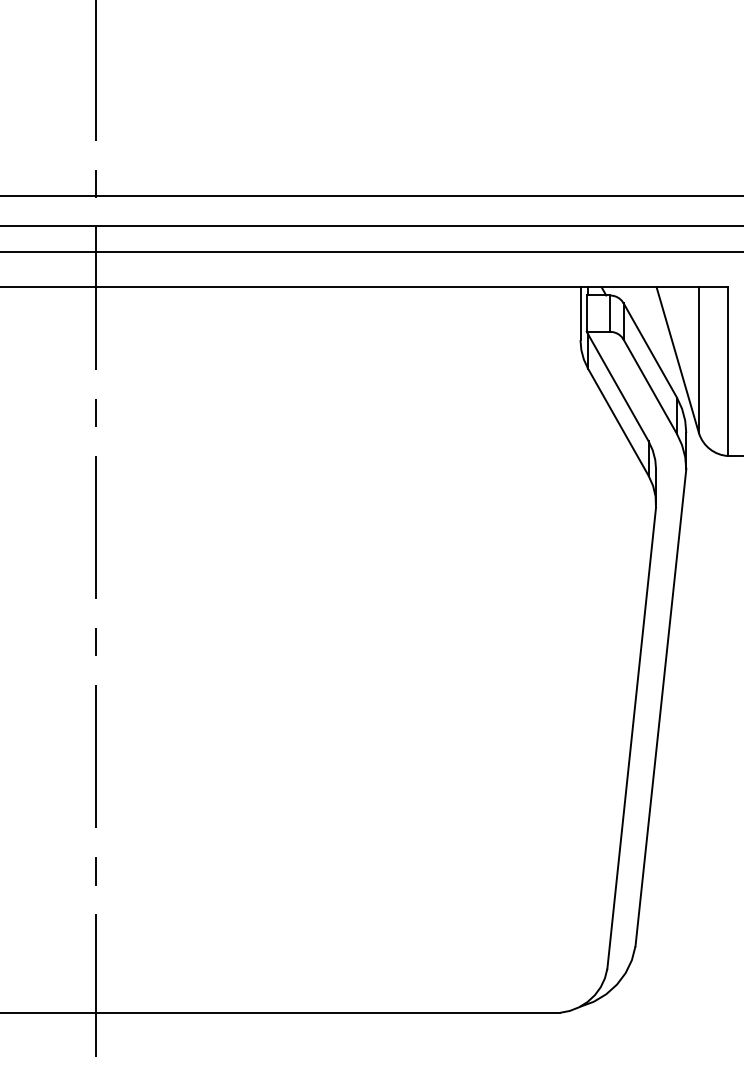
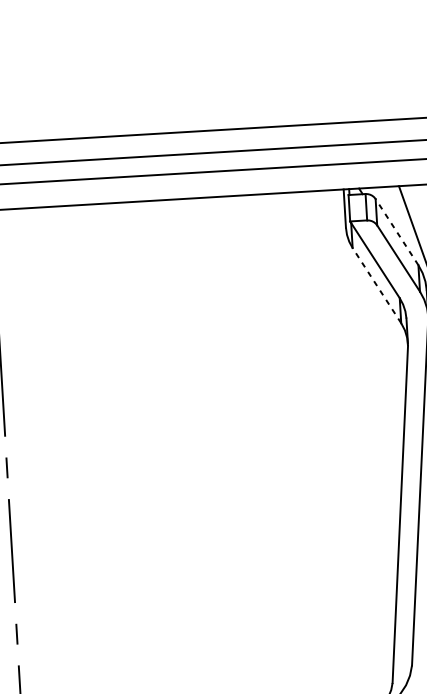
line: (649, 349) -> (396, 231), solid -> dashed
line: (618, 422) -> (377, 285), solid -> dashed

